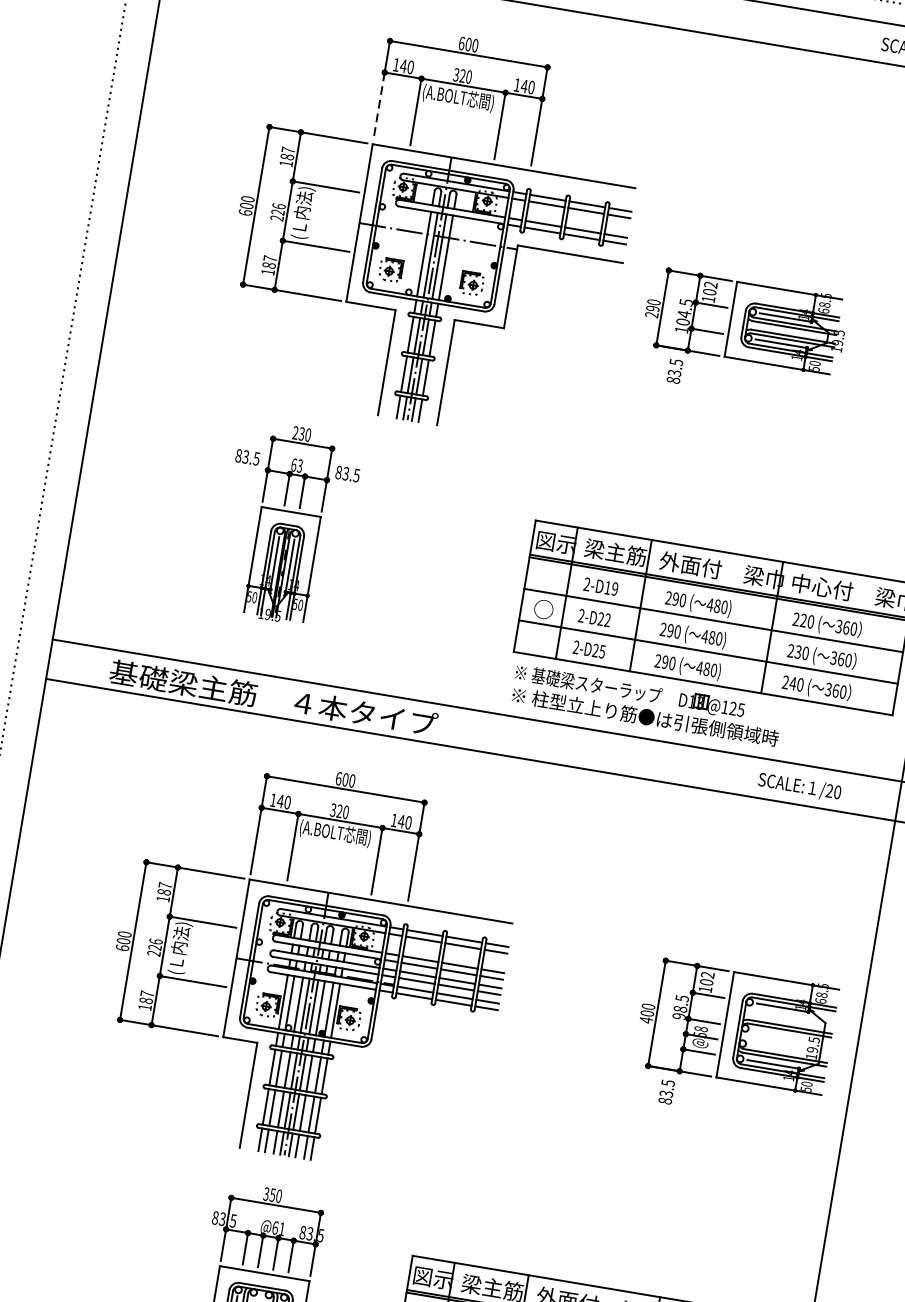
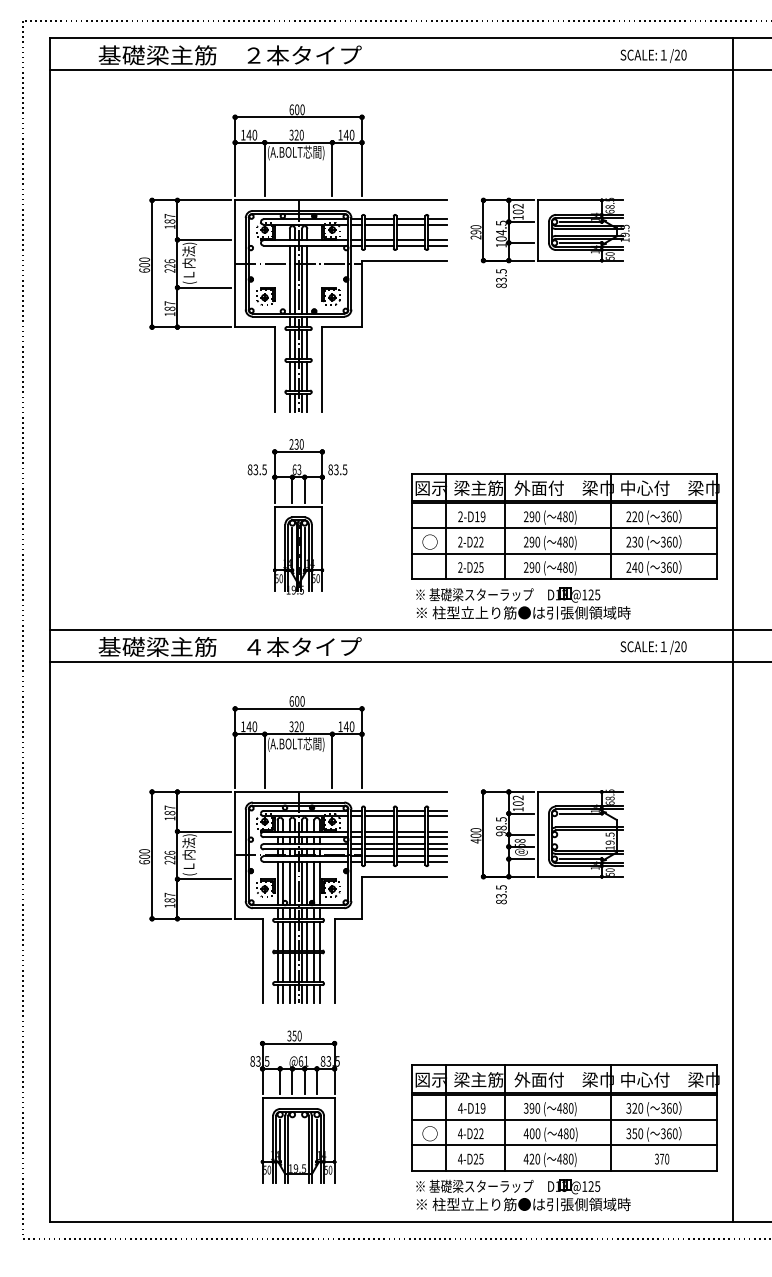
line: (379, 105) -> (235, 169), dashed -> solid
part: (742, 336) -> (549, 242), moved
part: (287, 523) -> (297, 516), moved
part: (732, 1041) -> (546, 846), moved
part: (381, 1064) -> (362, 919), added

